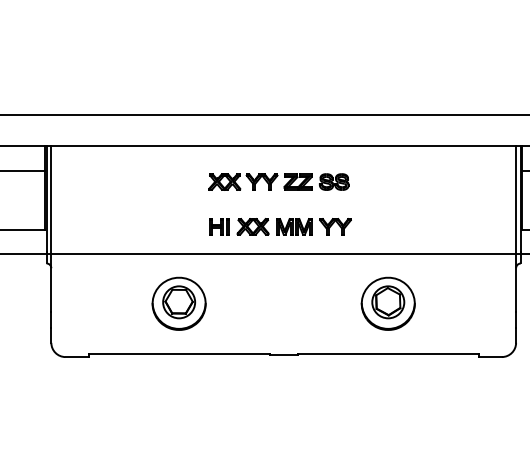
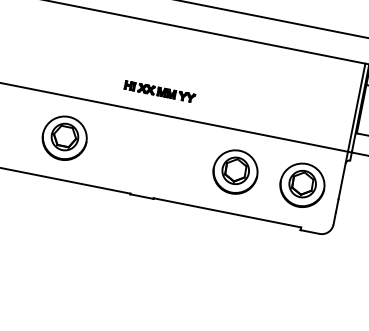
part: (278, 181) -> (165, 54), removed
part: (280, 226) -> (159, 91), size x0.6
part: (469, 303) -> (301, 184), added

